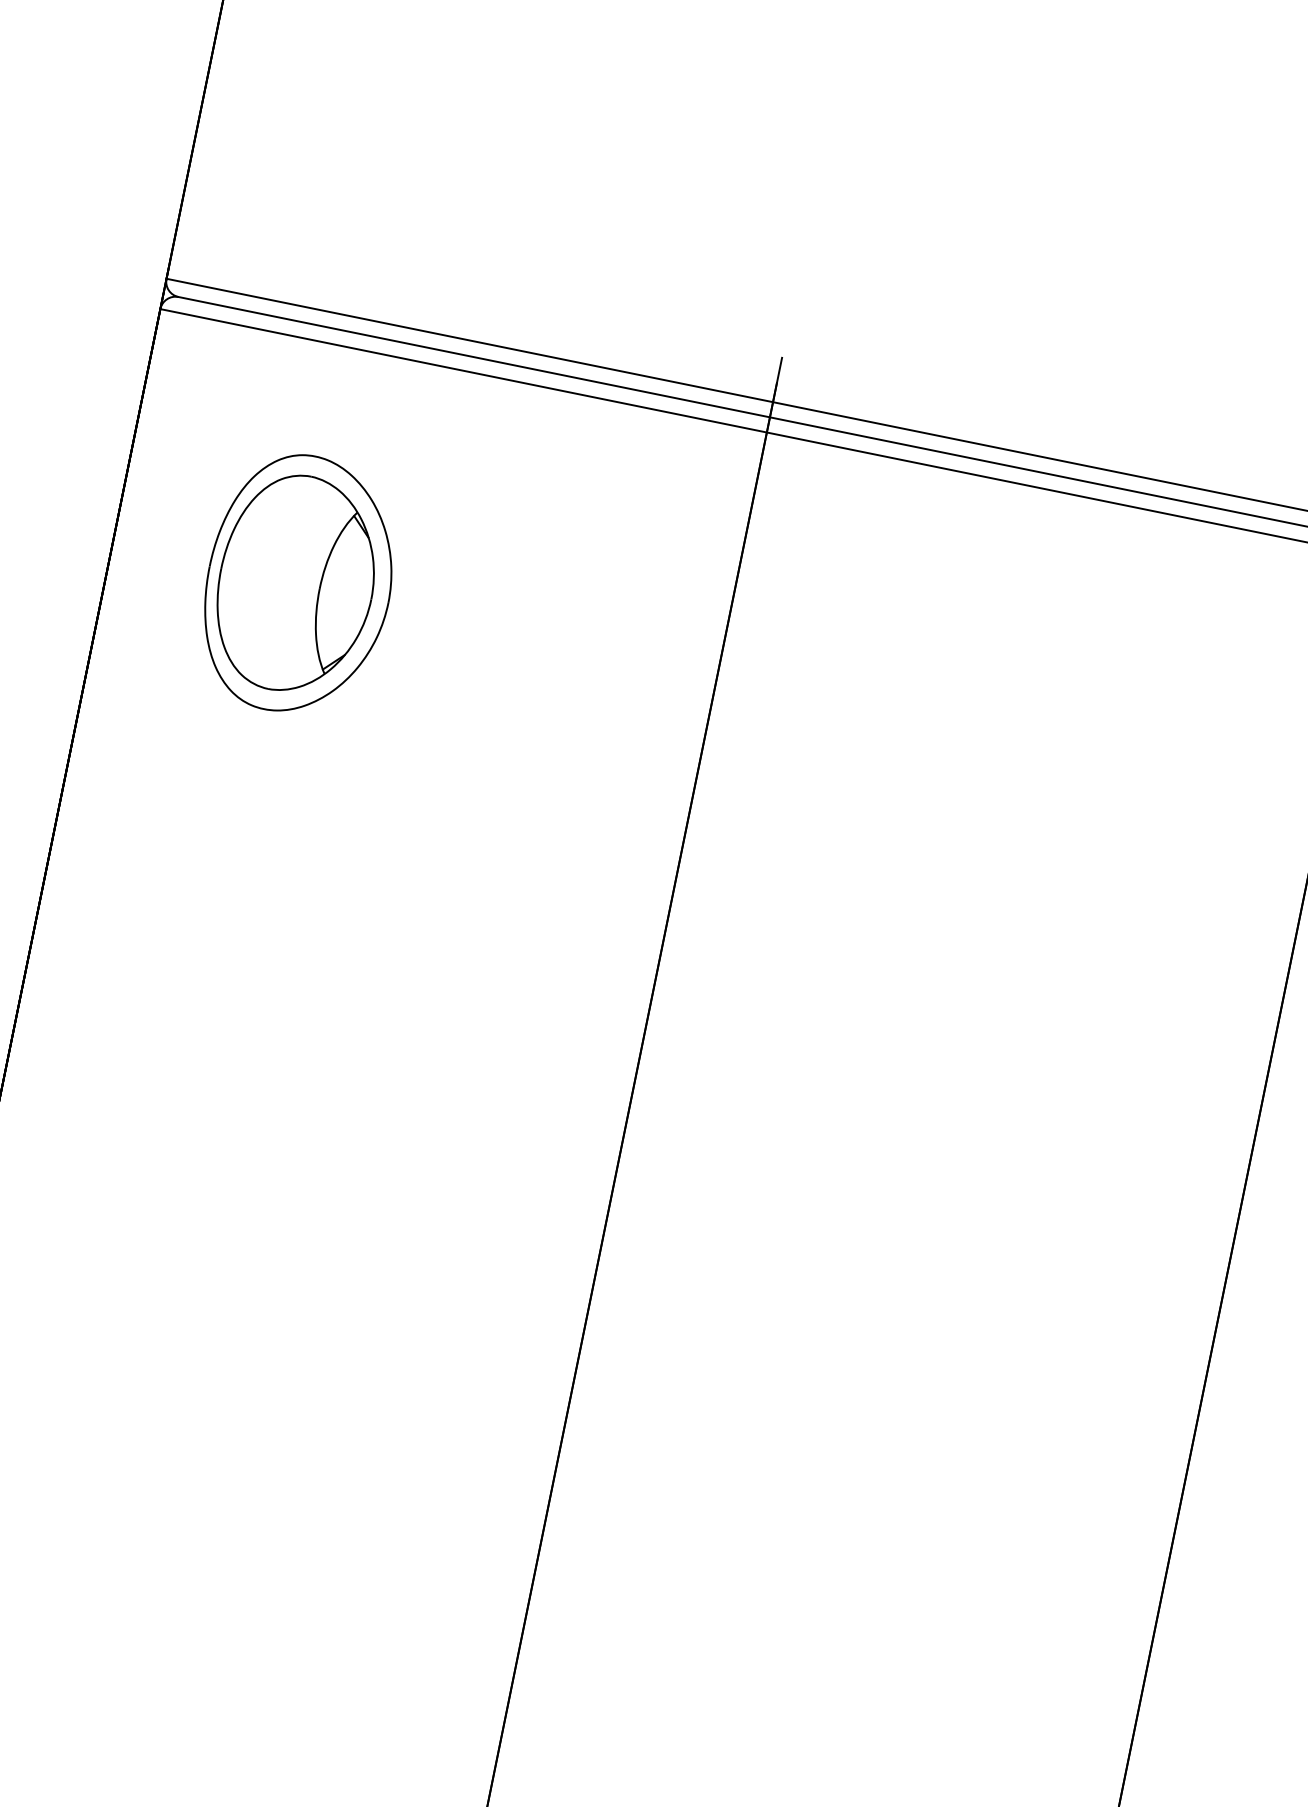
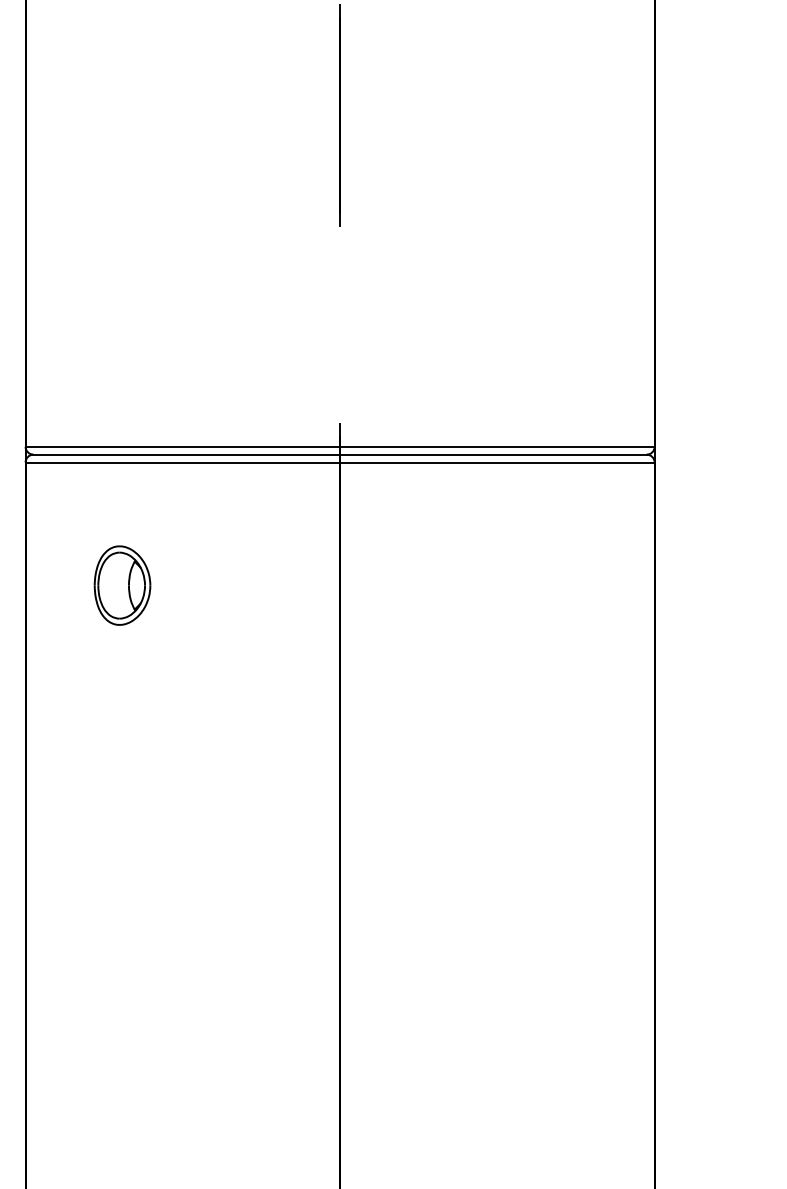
part: (298, 584) -> (122, 585), size x0.6

